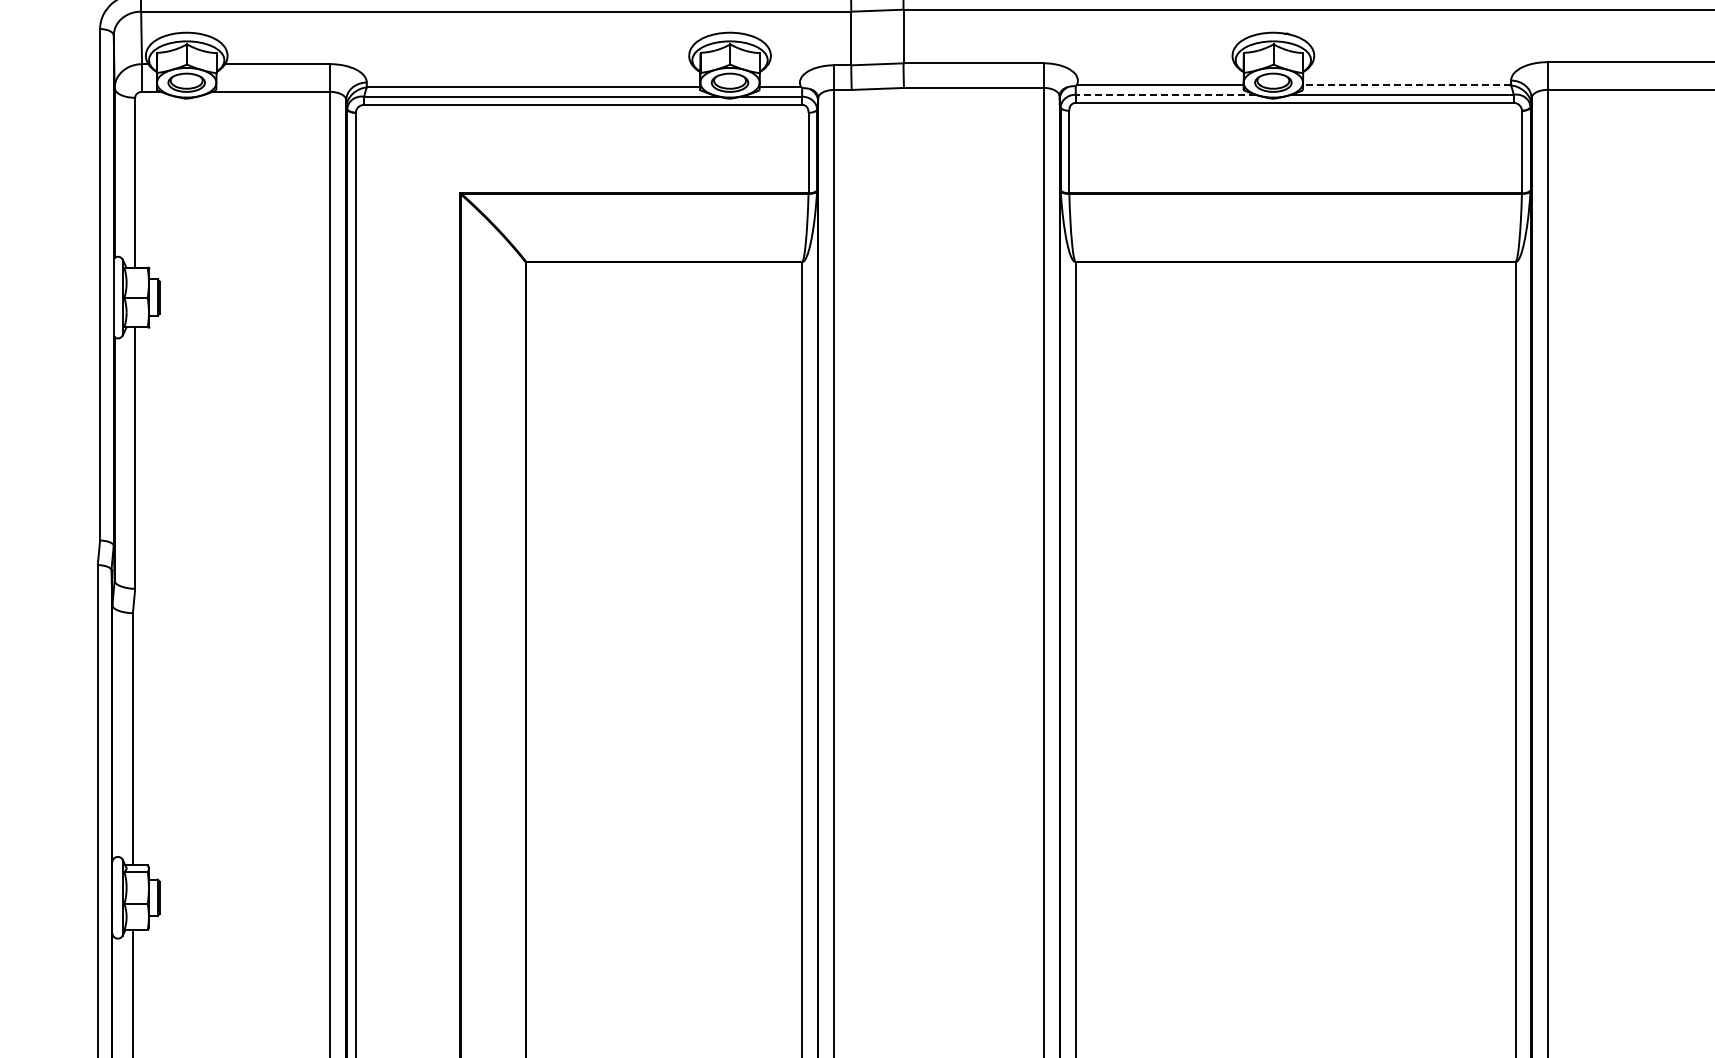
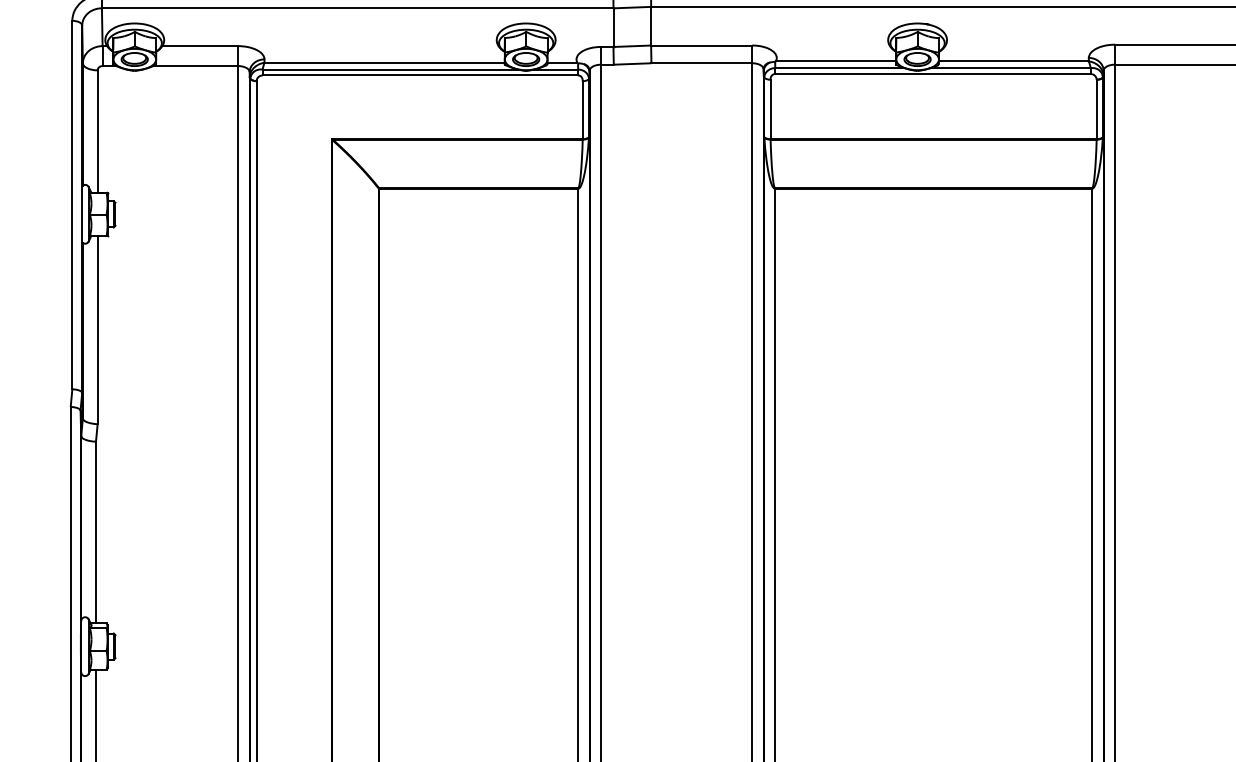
line: (1406, 85) -> (1013, 61), dashed -> solid
line: (1165, 94) -> (839, 67), dashed -> solid

